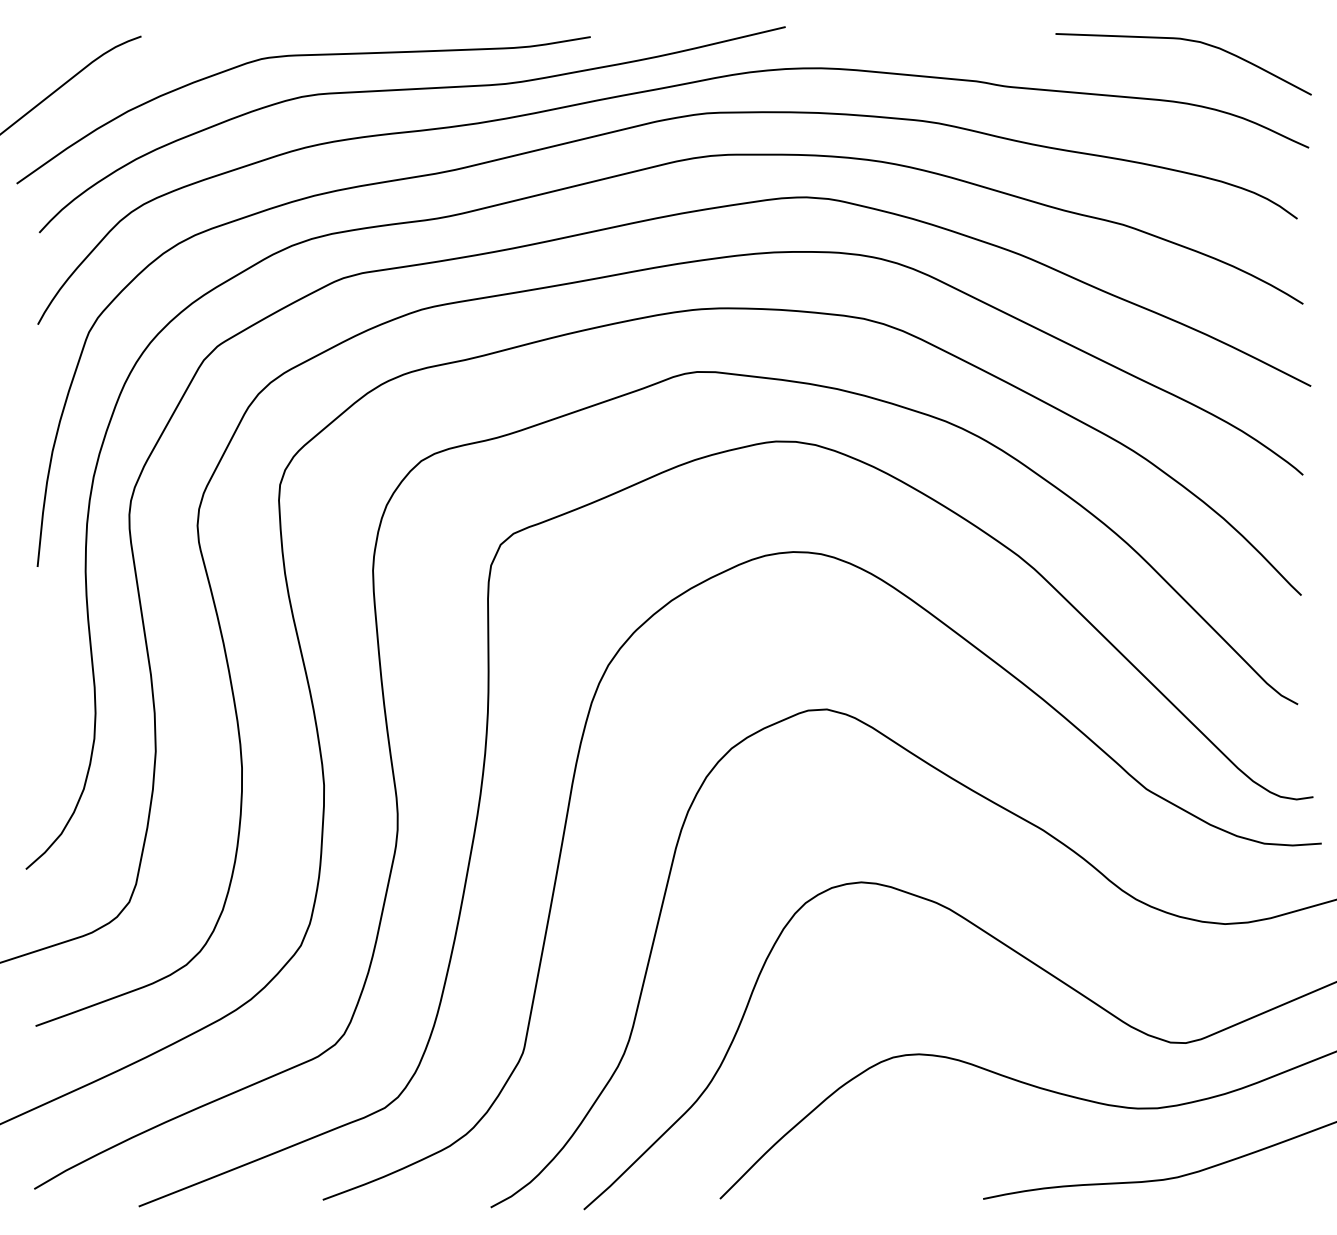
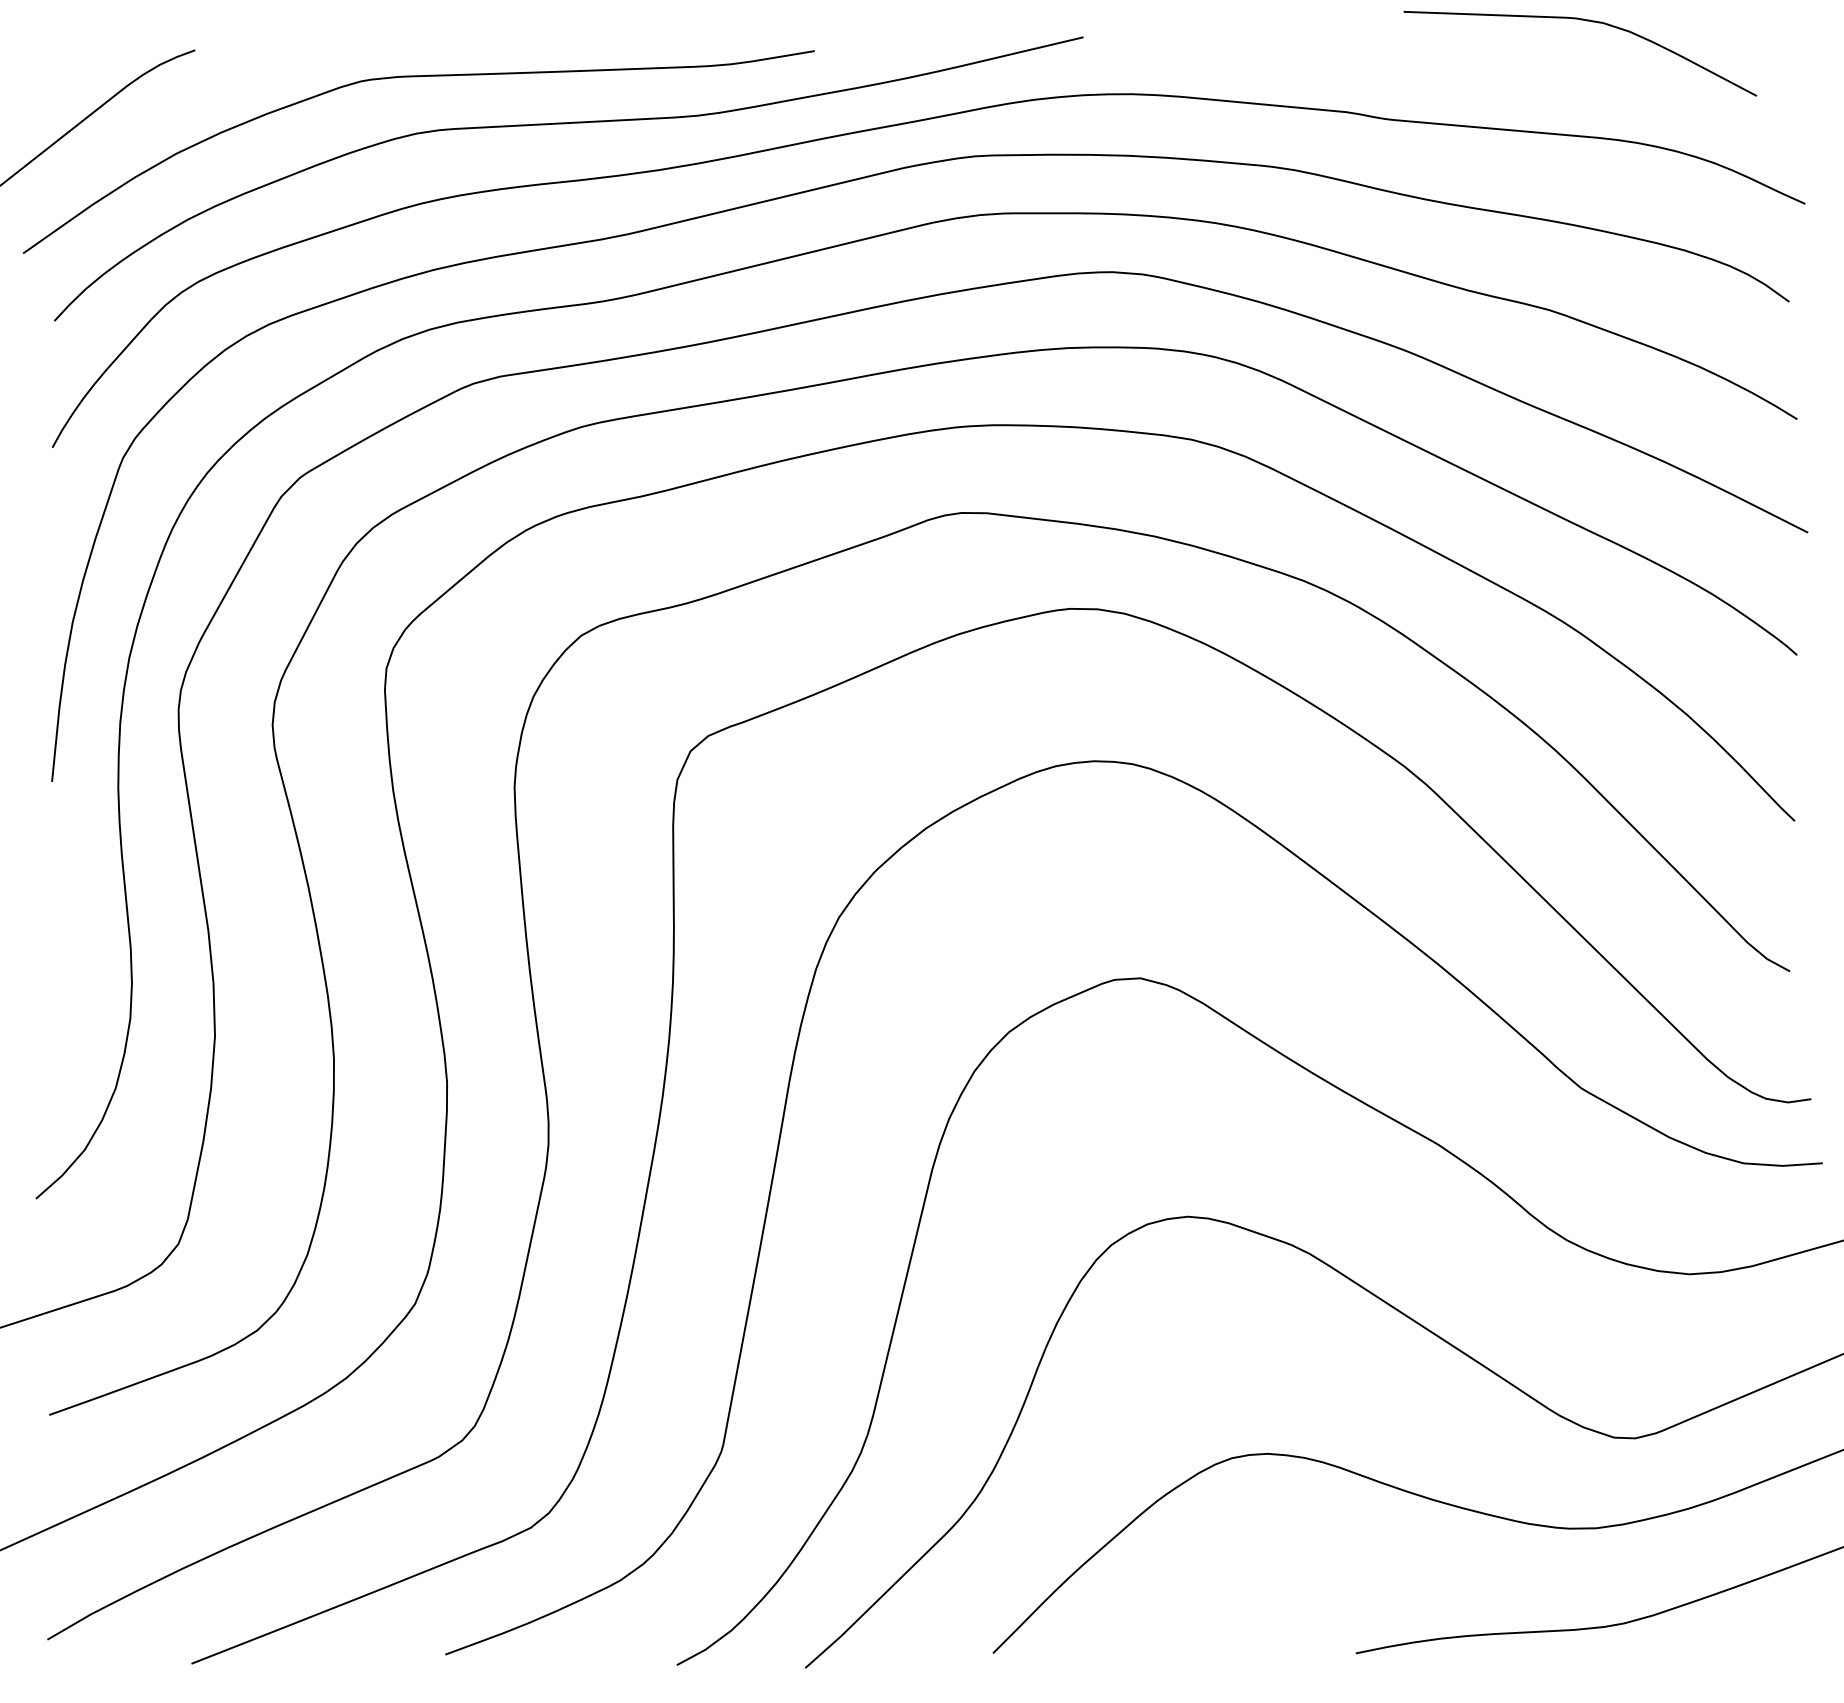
curve: (1188, 40) -> (1586, 21), moved

